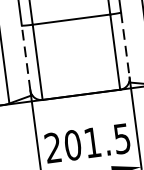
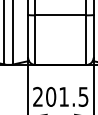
line: (125, 45) -> (93, 36), dashed -> solid
line: (26, 56) -> (28, 35), dashed -> solid

